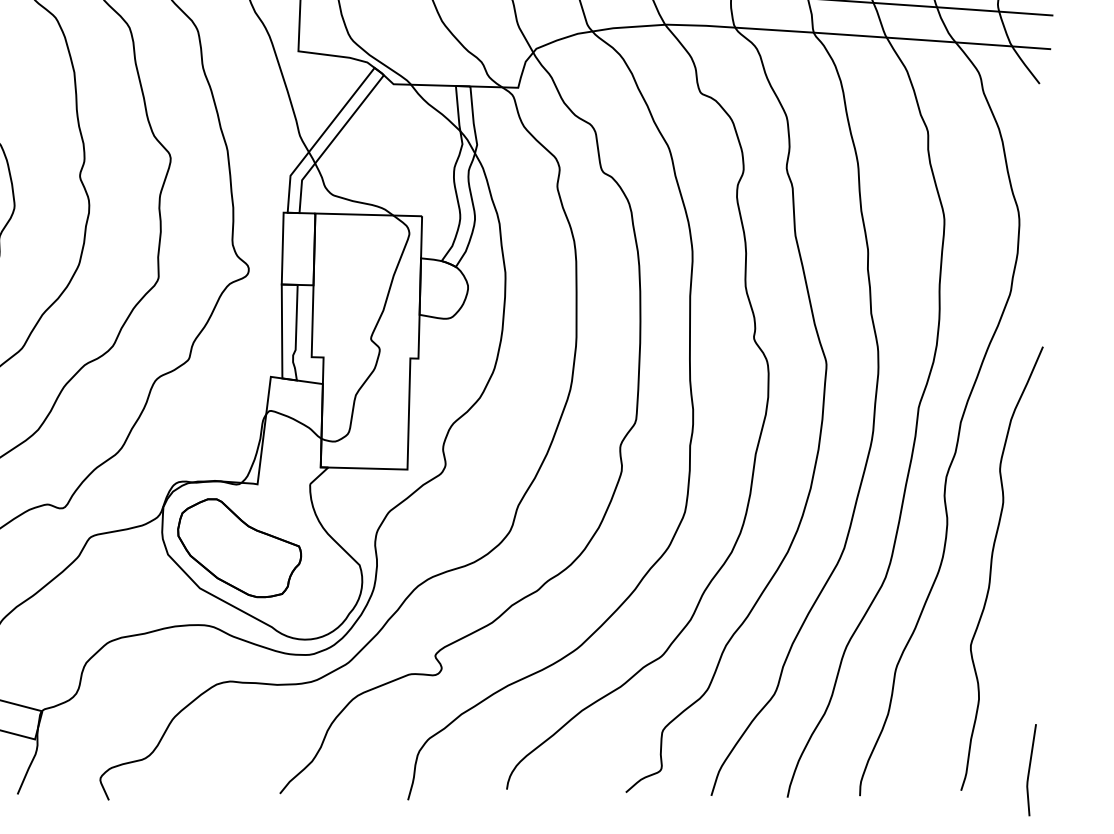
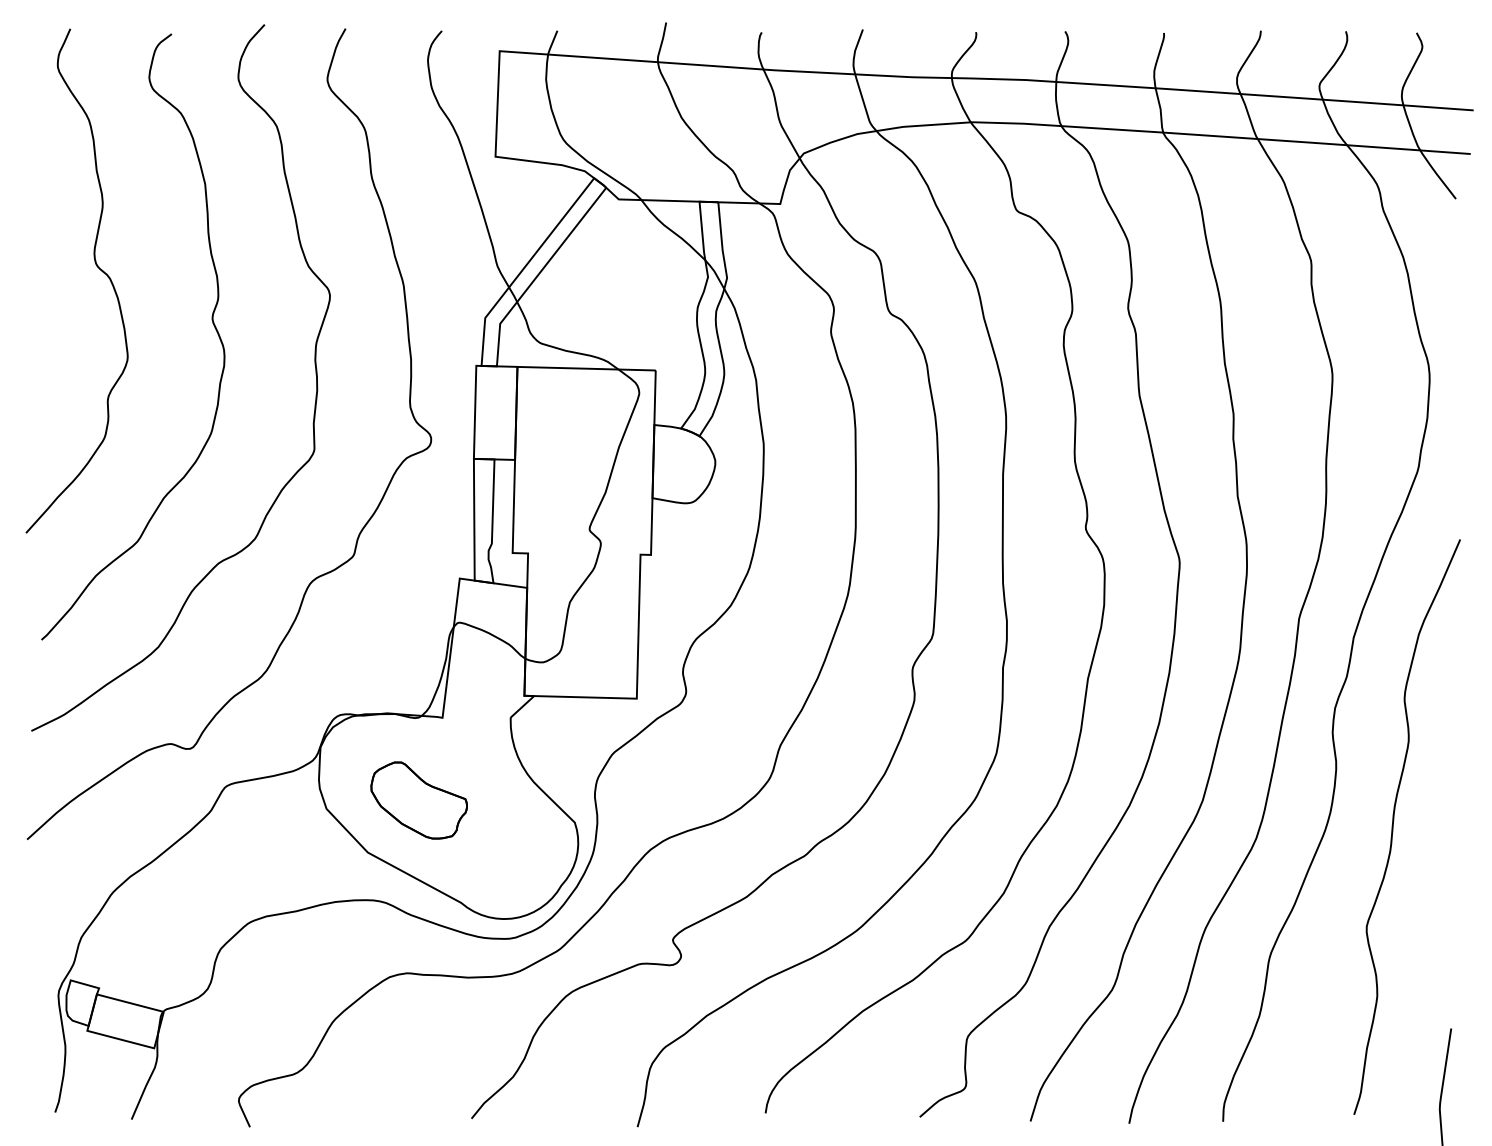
part: (239, 548) -> (418, 800), size x0.6

